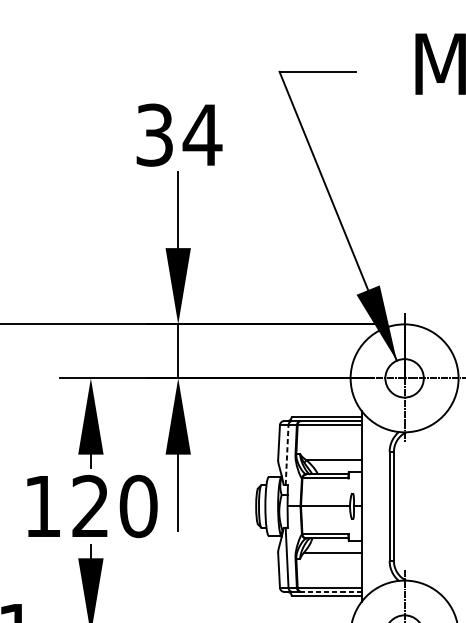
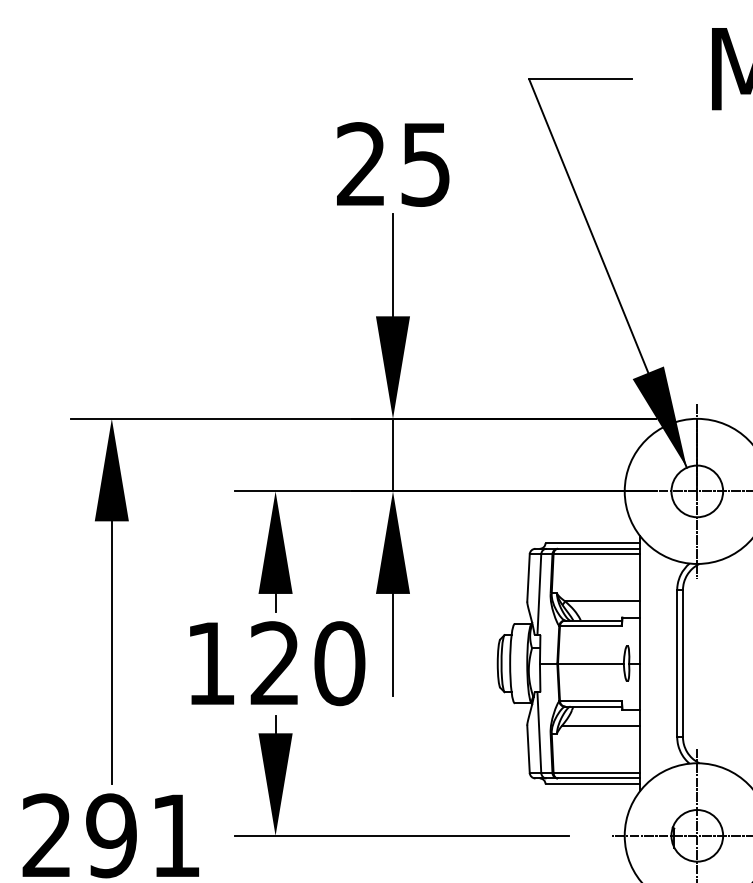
text: (179, 135) -> (394, 164), 34 -> 25
line: (287, 455) -> (539, 594), dashed -> solid
line: (331, 591) -> (598, 778), dashed -> solid

